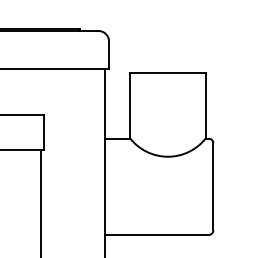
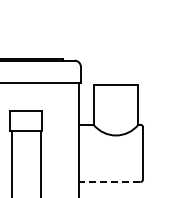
line: (157, 235) -> (109, 182), solid -> dashed

